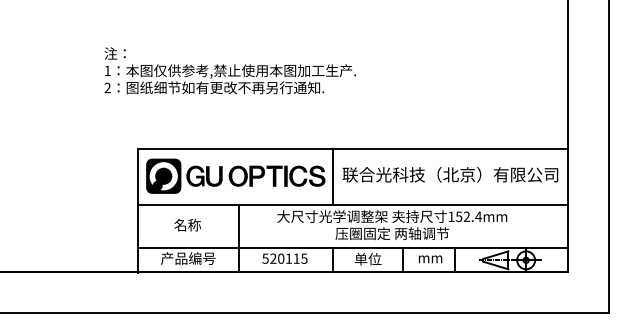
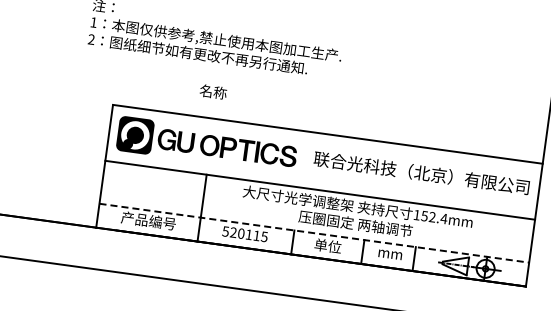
line: (332, 176) -> (303, 158), removed
text: (187, 224) -> (213, 91), moved
line: (353, 248) -> (314, 233), solid -> dashed

